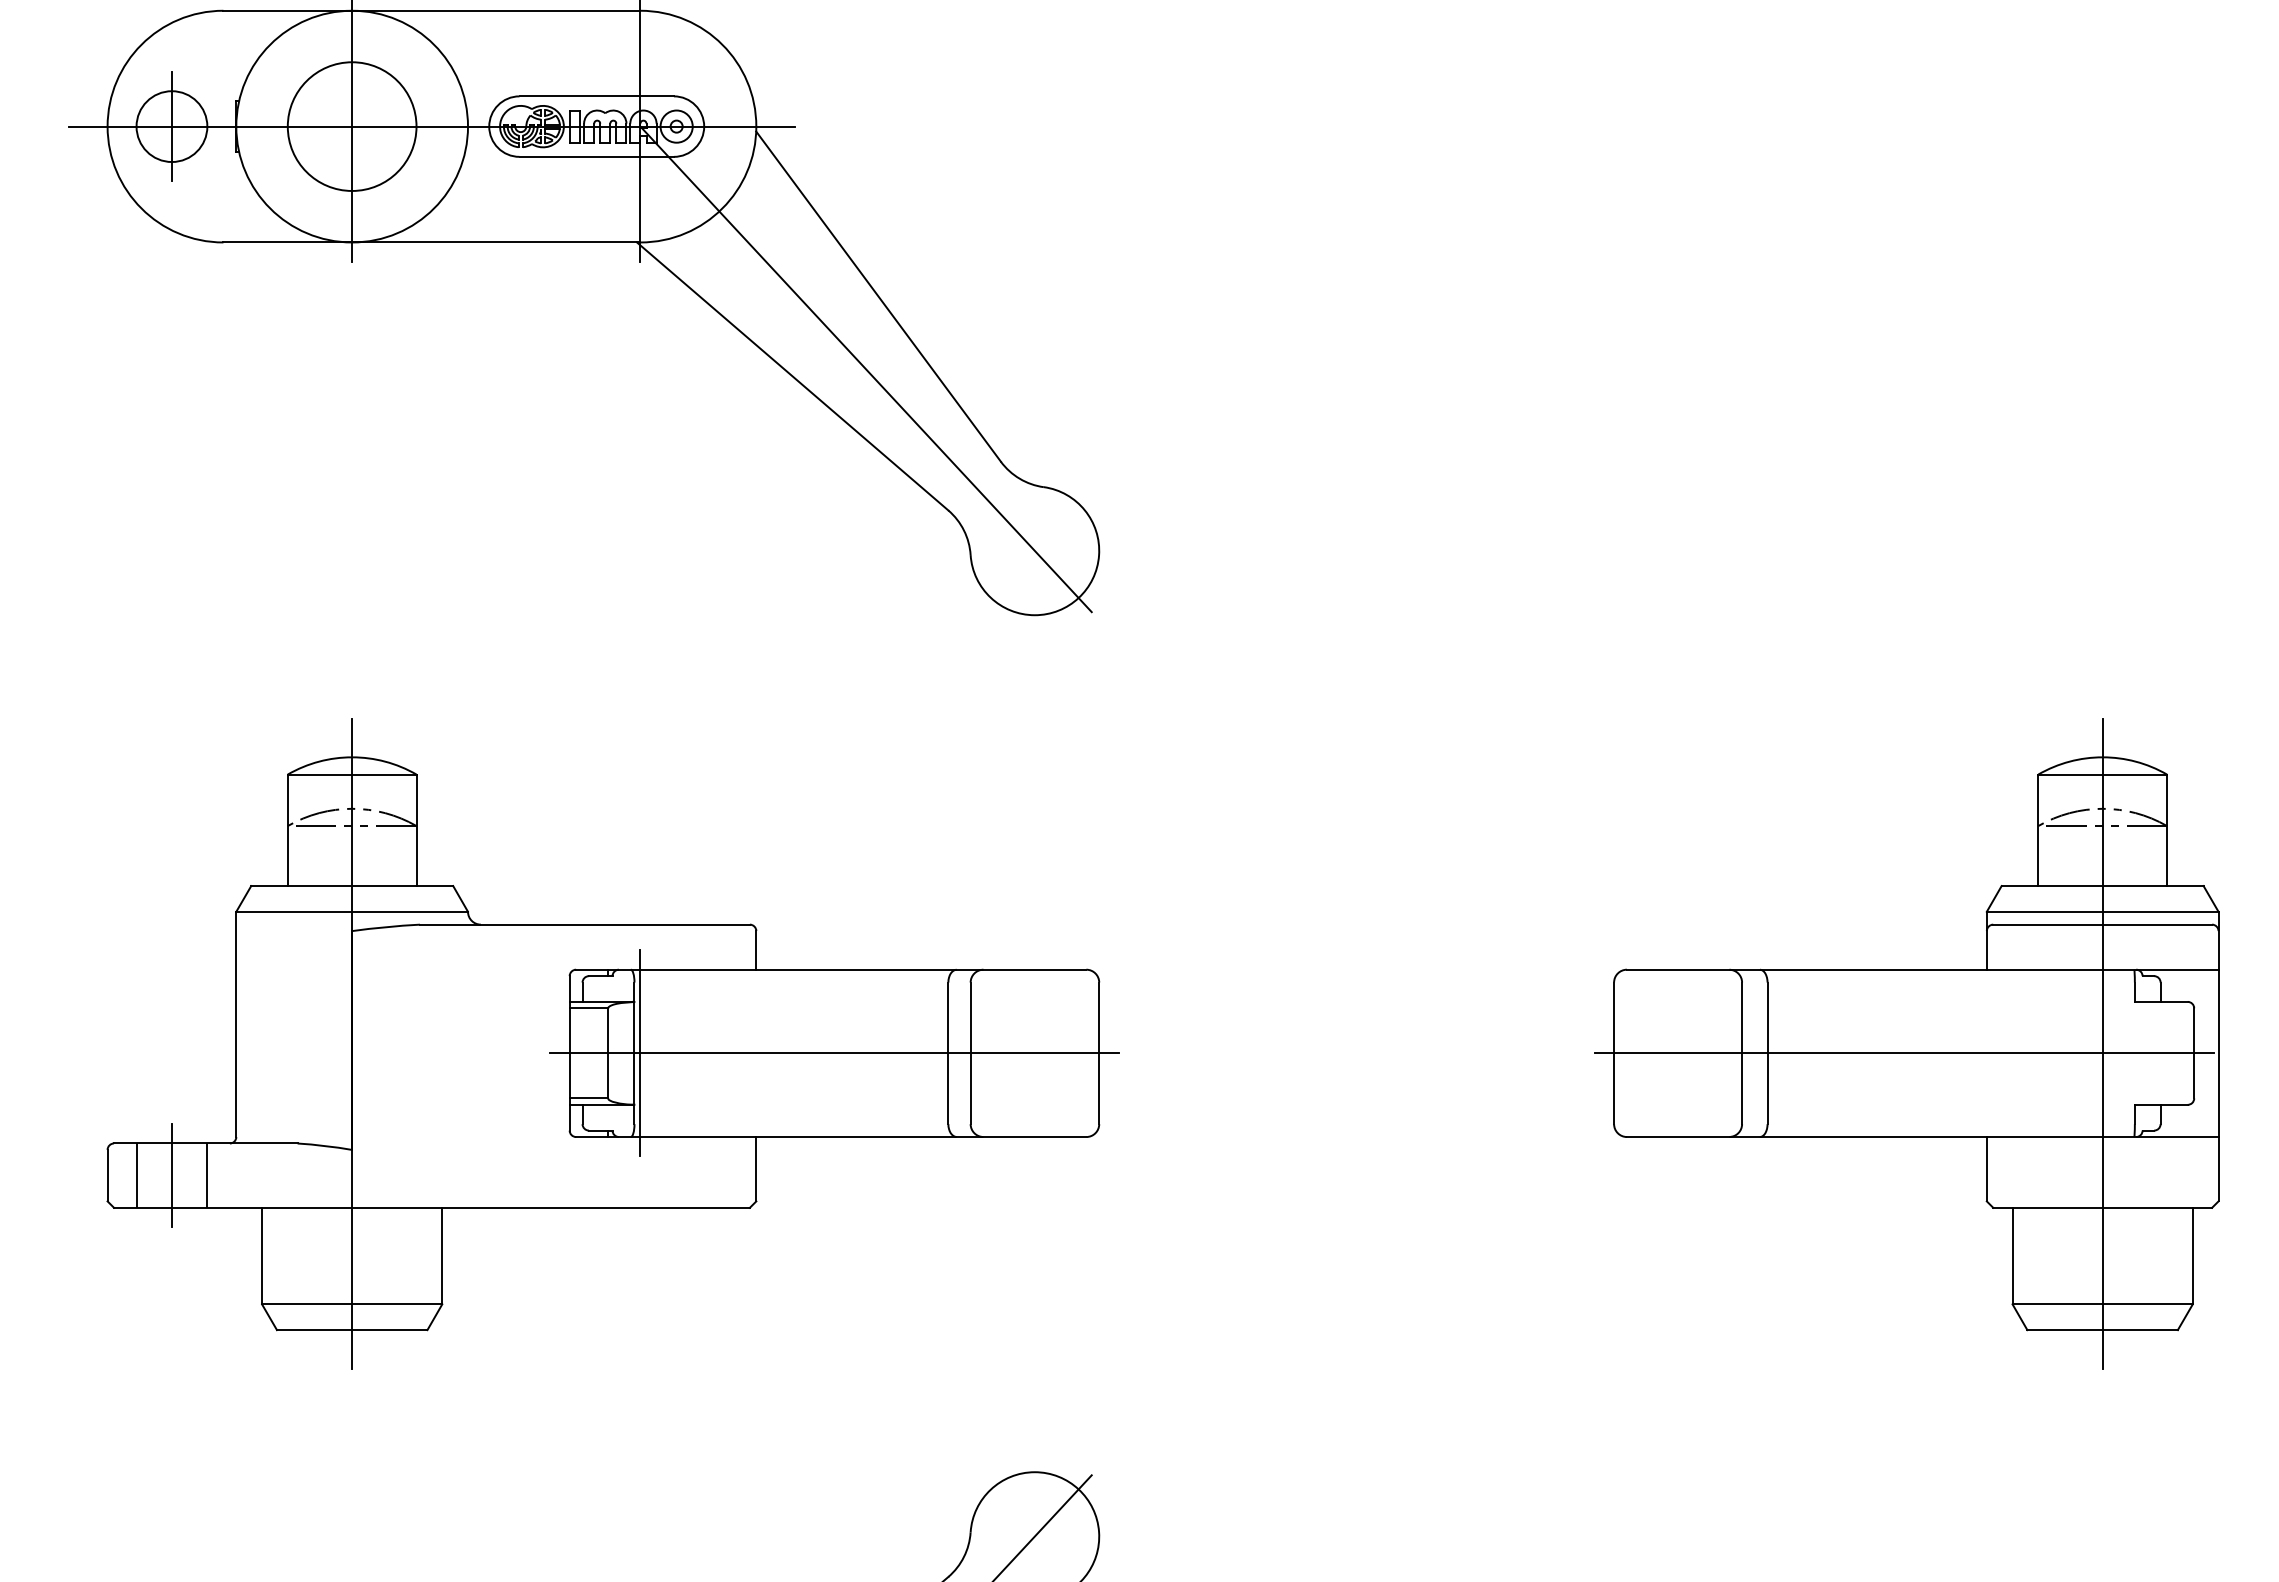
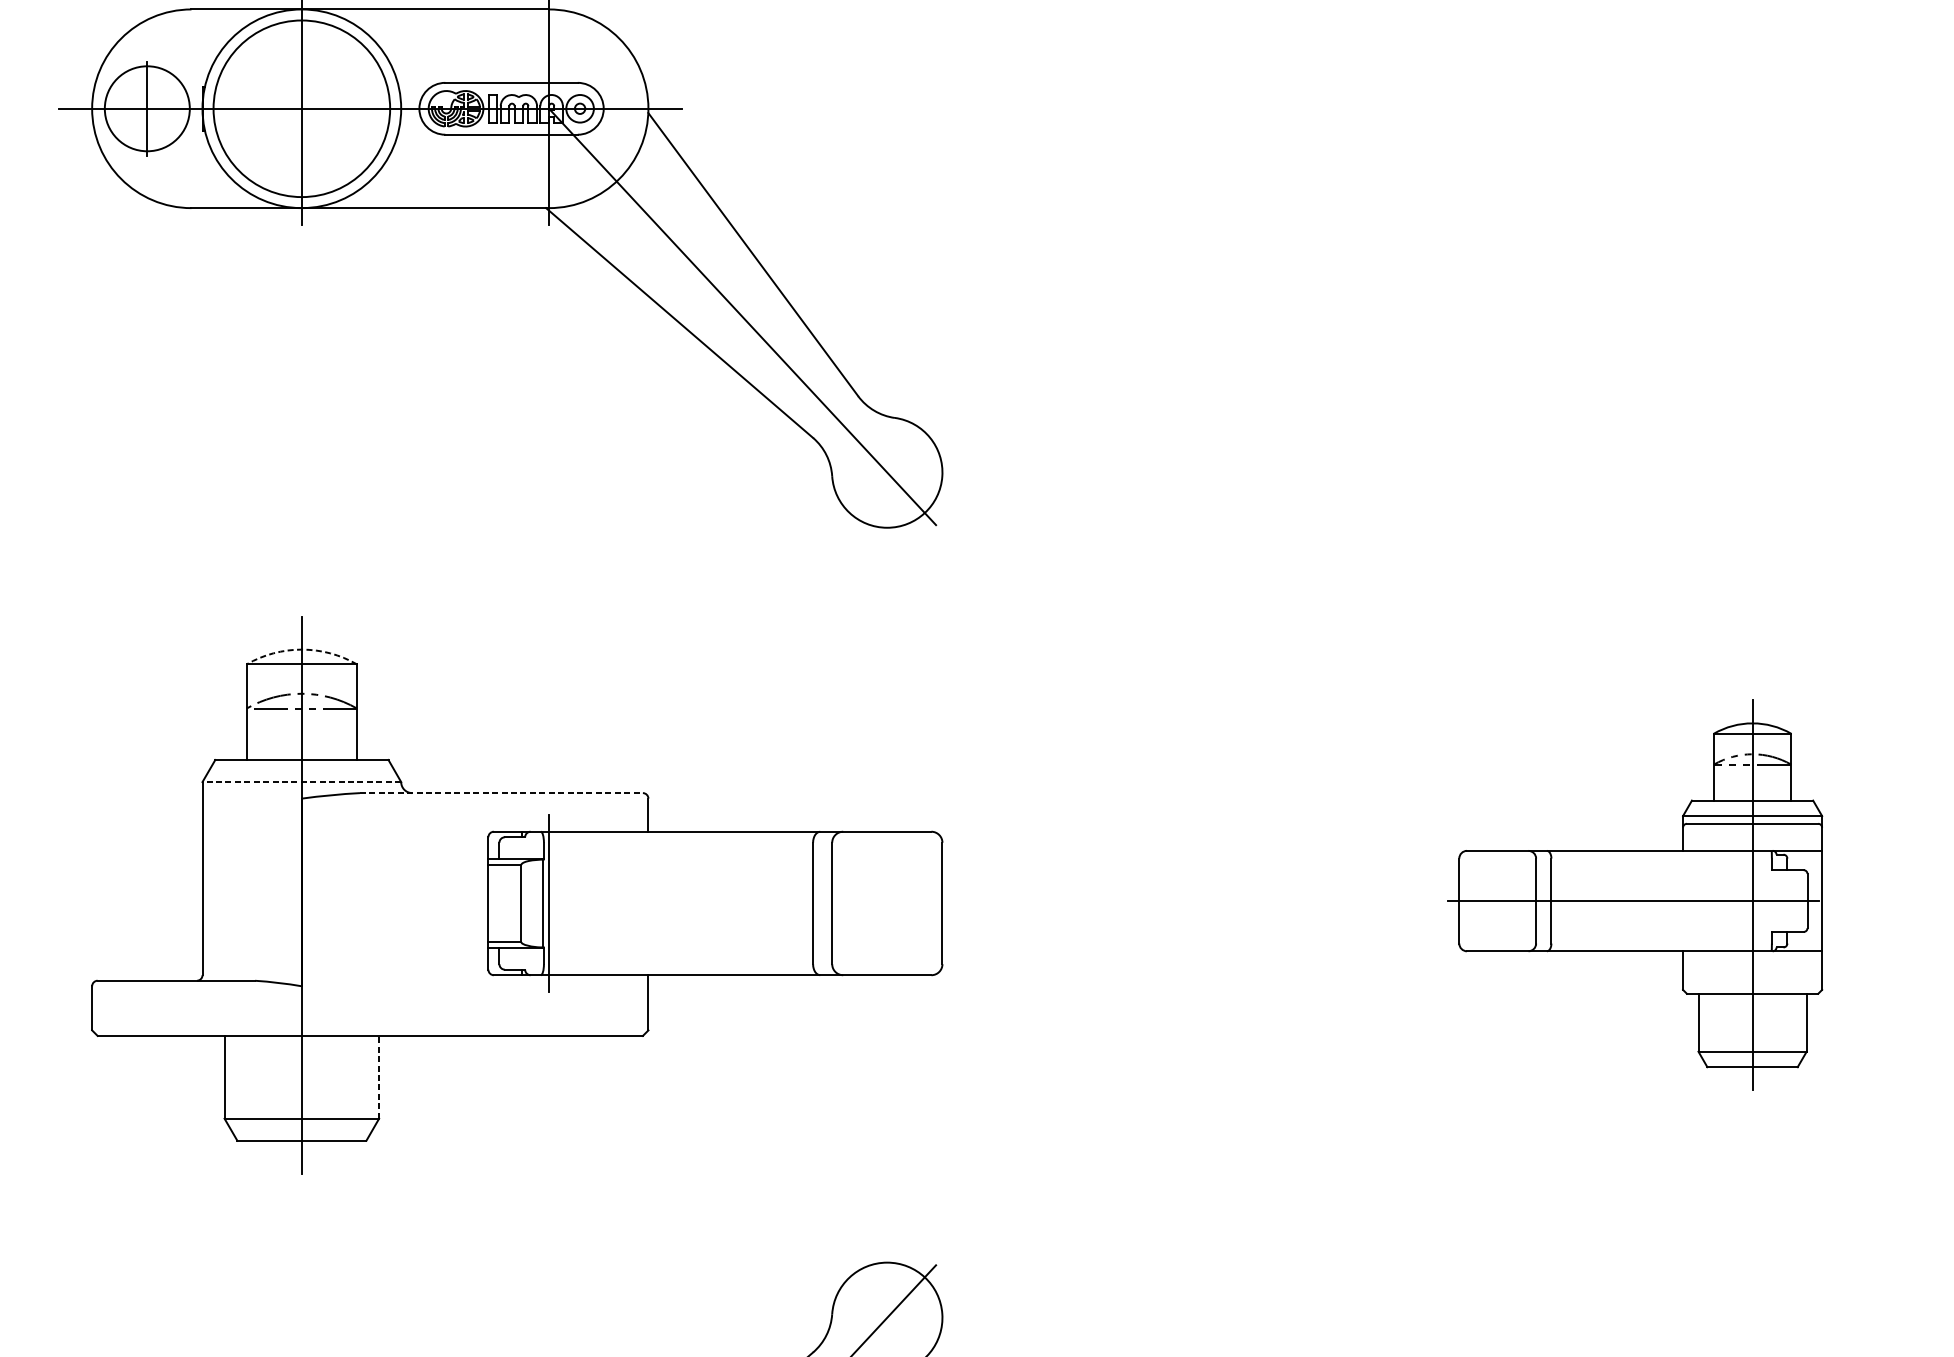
circle: (171, 126) -> (146, 108), size x1.4
circle: (351, 126) -> (301, 108), size x1.6
arc: (352, 757) -> (302, 649), solid -> dashed
line: (352, 911) -> (302, 781), solid -> dashed
line: (584, 924) -> (501, 792), solid -> dashed
part: (1906, 1043) -> (1634, 895), size x0.7
line: (834, 1053) -> (715, 903), removed
line: (136, 1175) -> (116, 1008), removed
line: (171, 1175) -> (146, 1008), removed
line: (207, 1175) -> (177, 1008), removed
line: (442, 1255) -> (379, 1076), solid -> dashed

